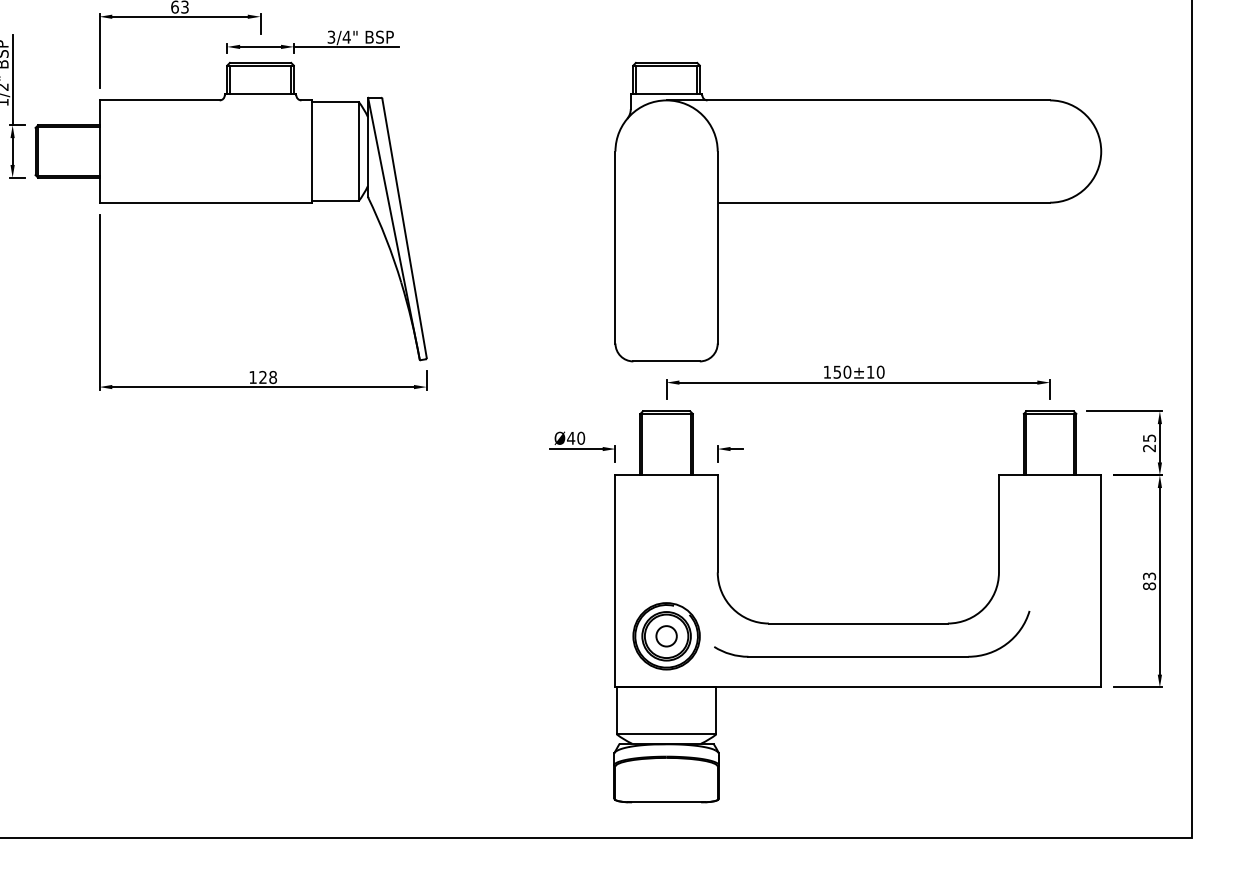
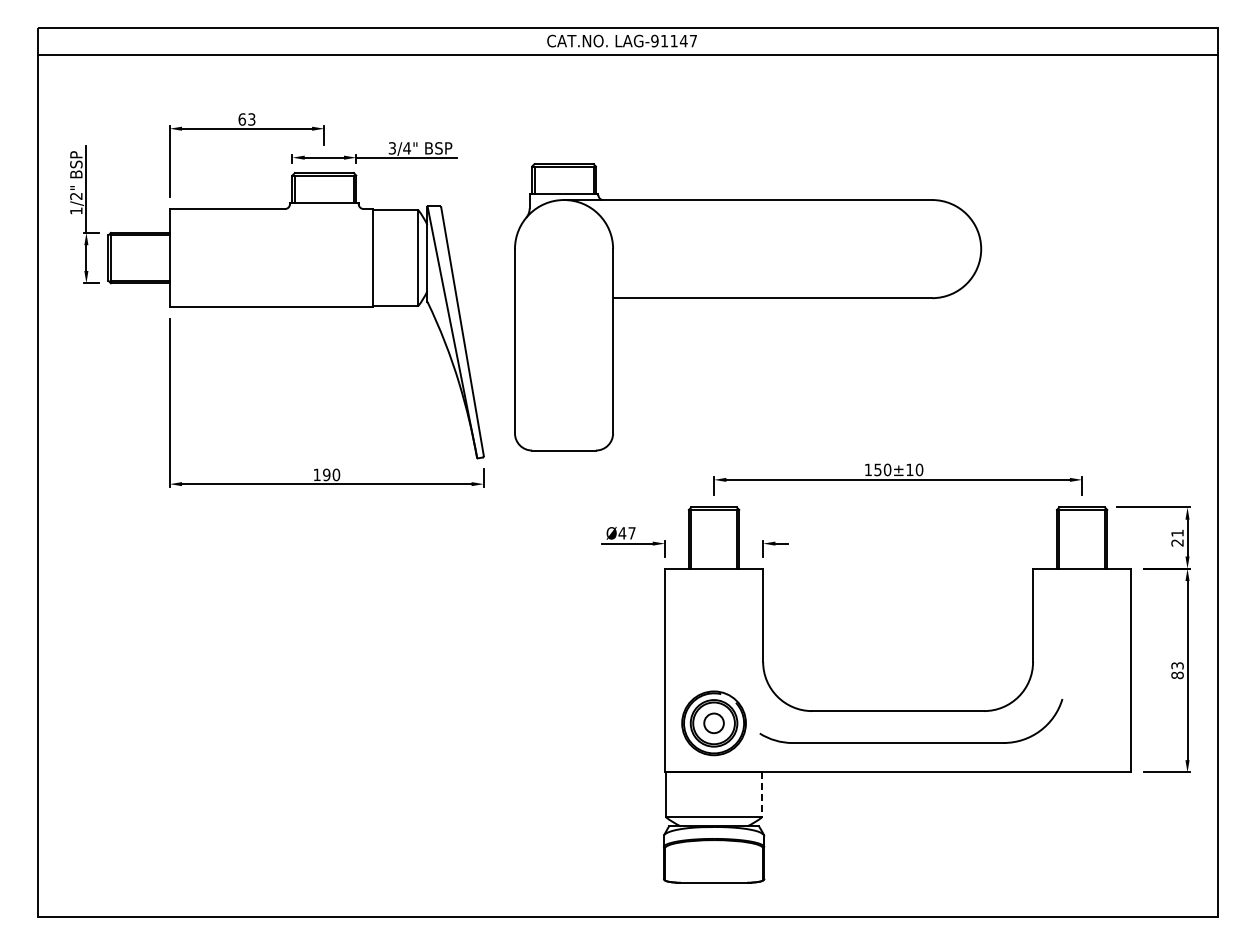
part: (858, 203) -> (748, 298), moved
text: (268, 377) -> (331, 474), 128 -> 190
text: (1149, 437) -> (1177, 532), 25 -> 21
text: (580, 438) -> (631, 533), Ø40 -> Ø47
line: (716, 710) -> (761, 794), solid -> dashed

